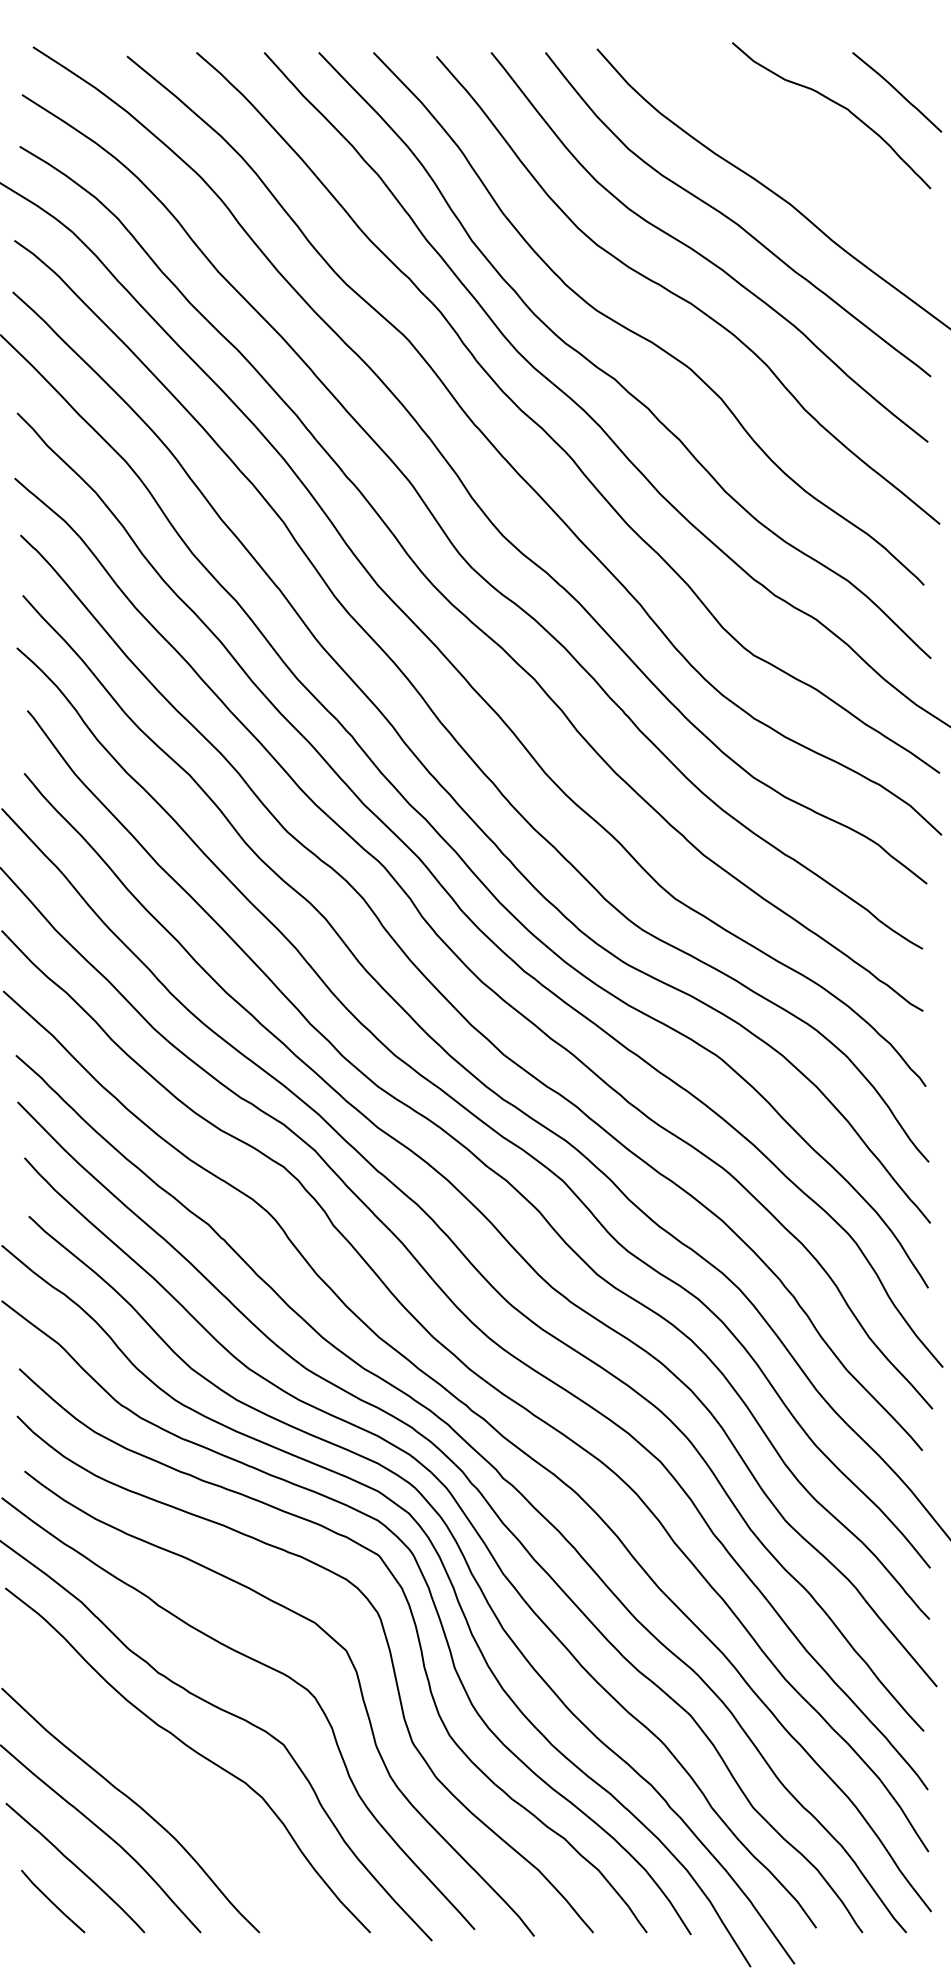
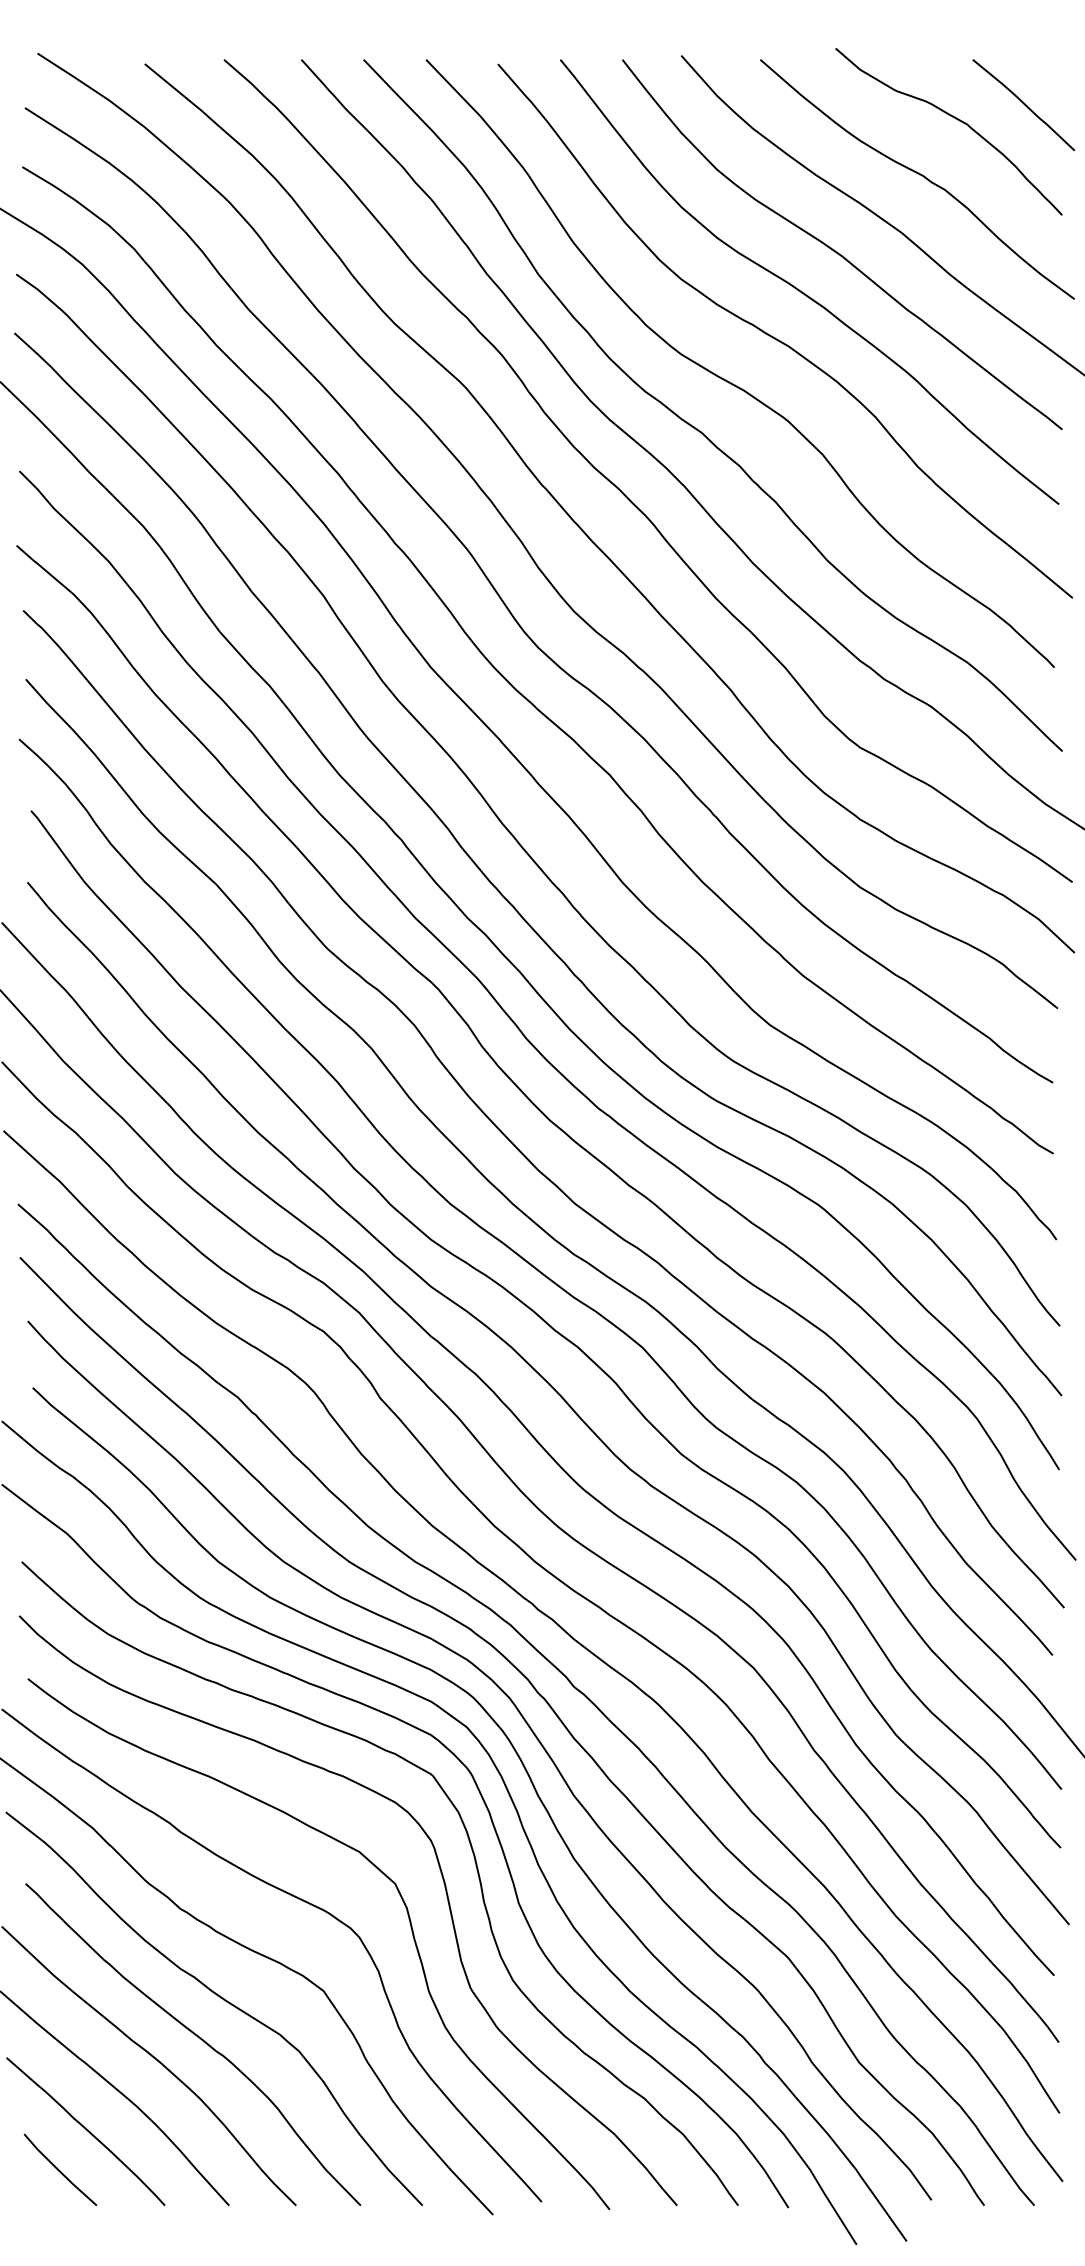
curve: (806, 154) -> (920, 175), added
curve: (174, 1786) -> (198, 2038), added

